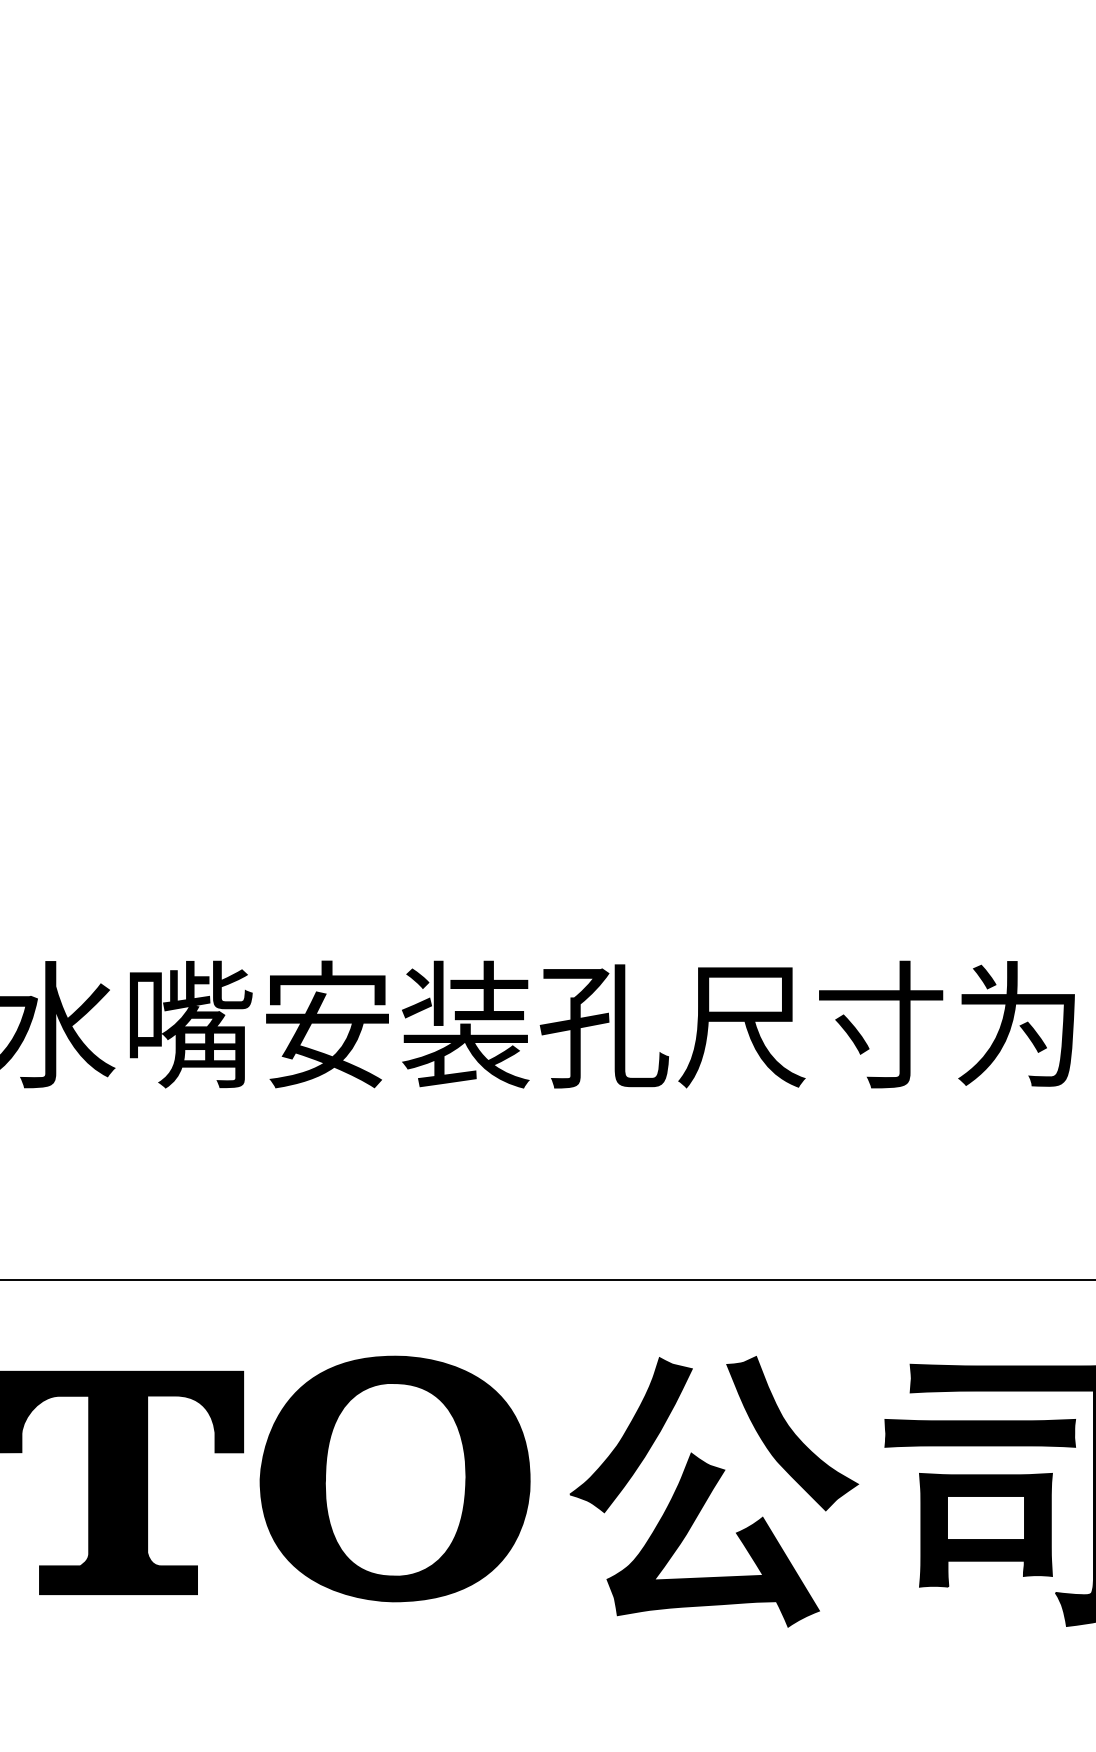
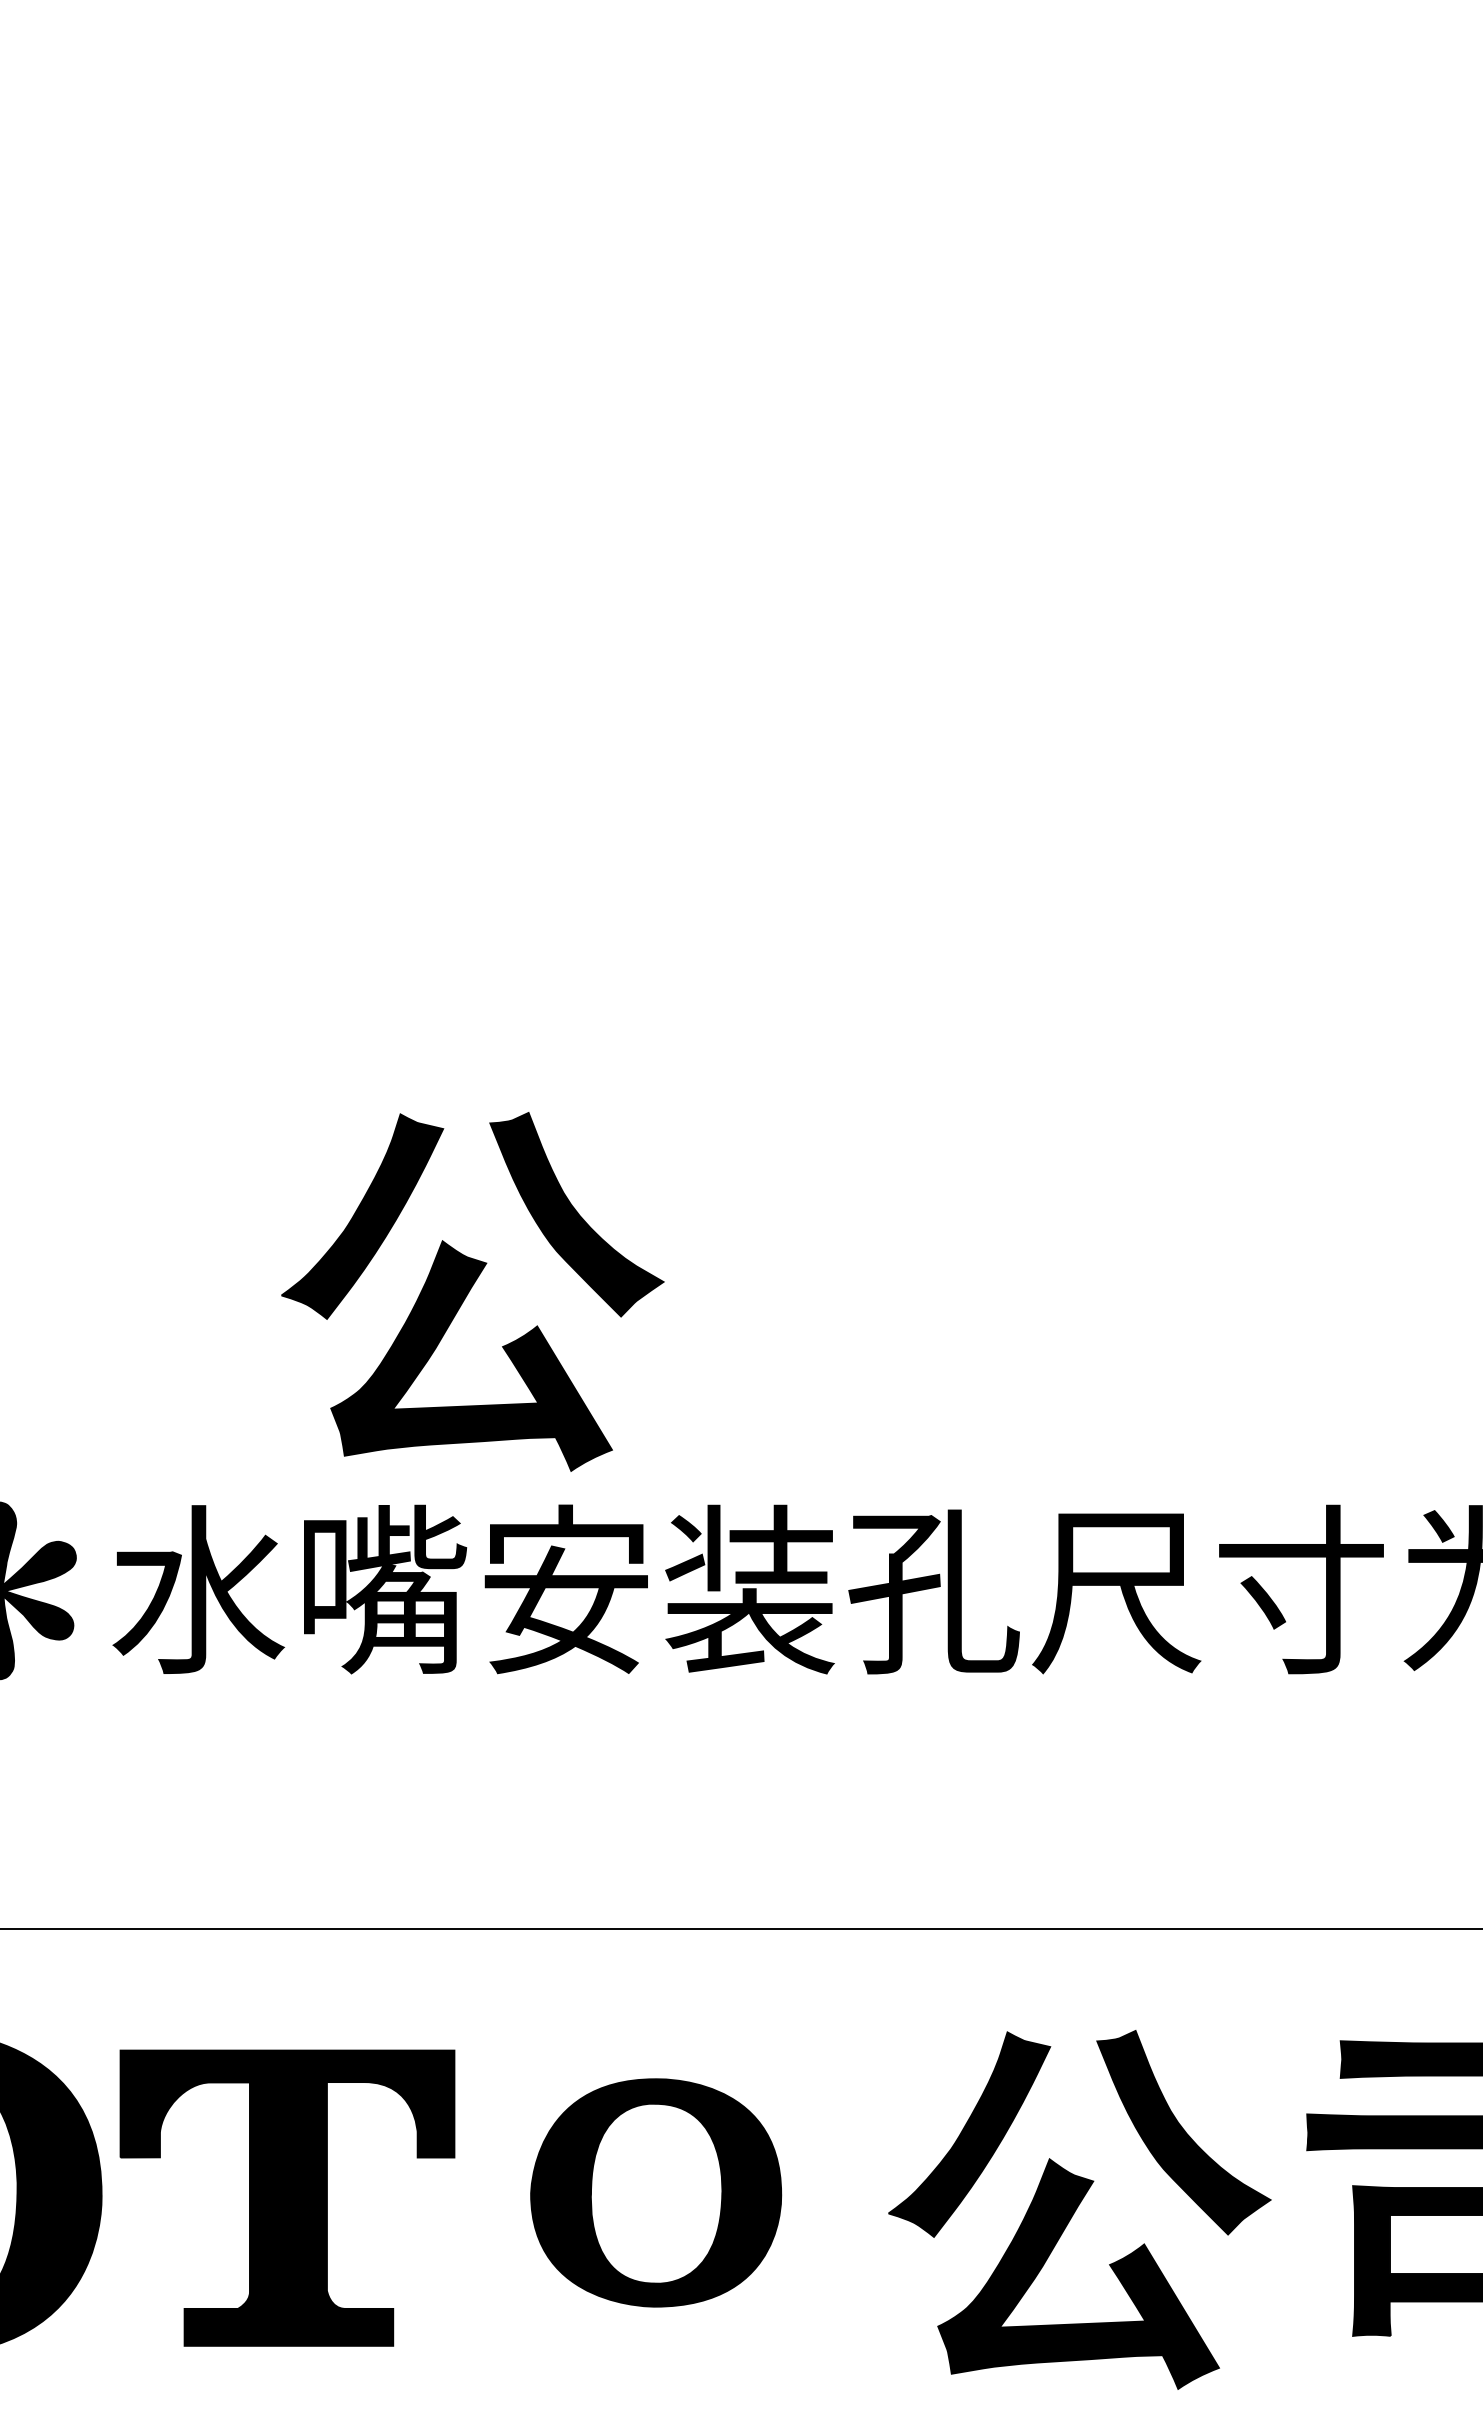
part: (256, 800) -> (472, 1291), added
part: (394, 1478) -> (655, 2192), size x0.7

